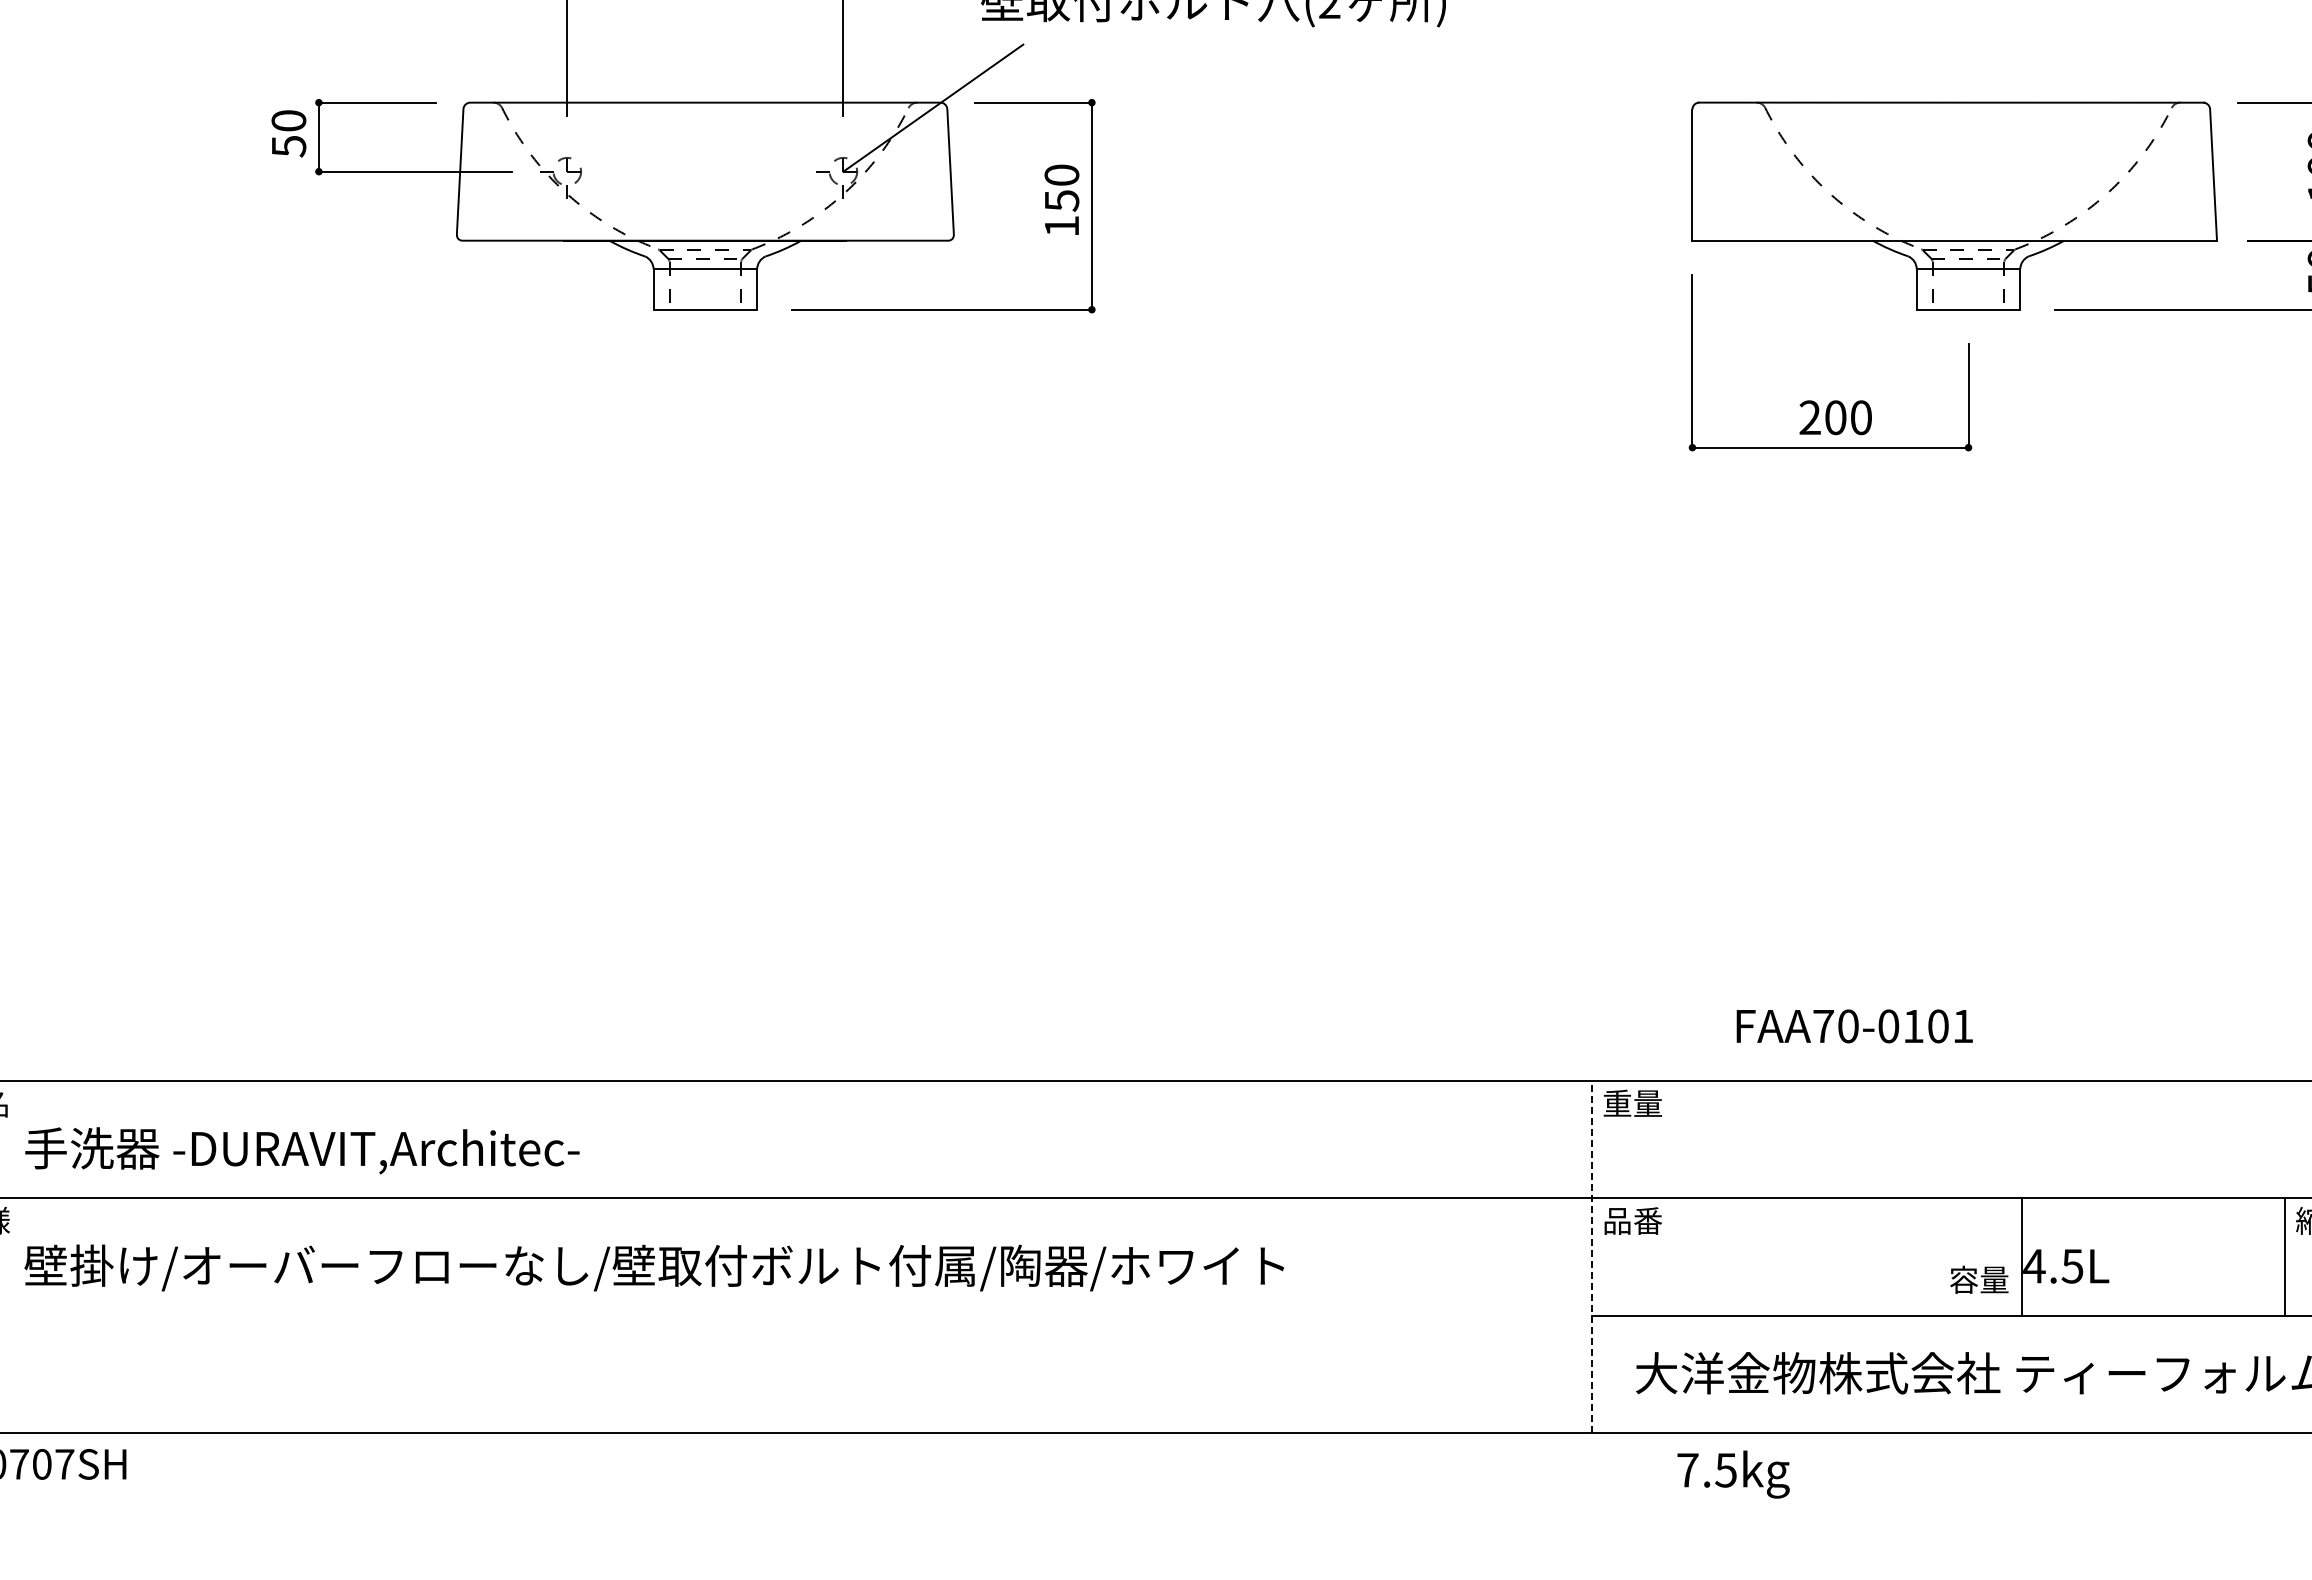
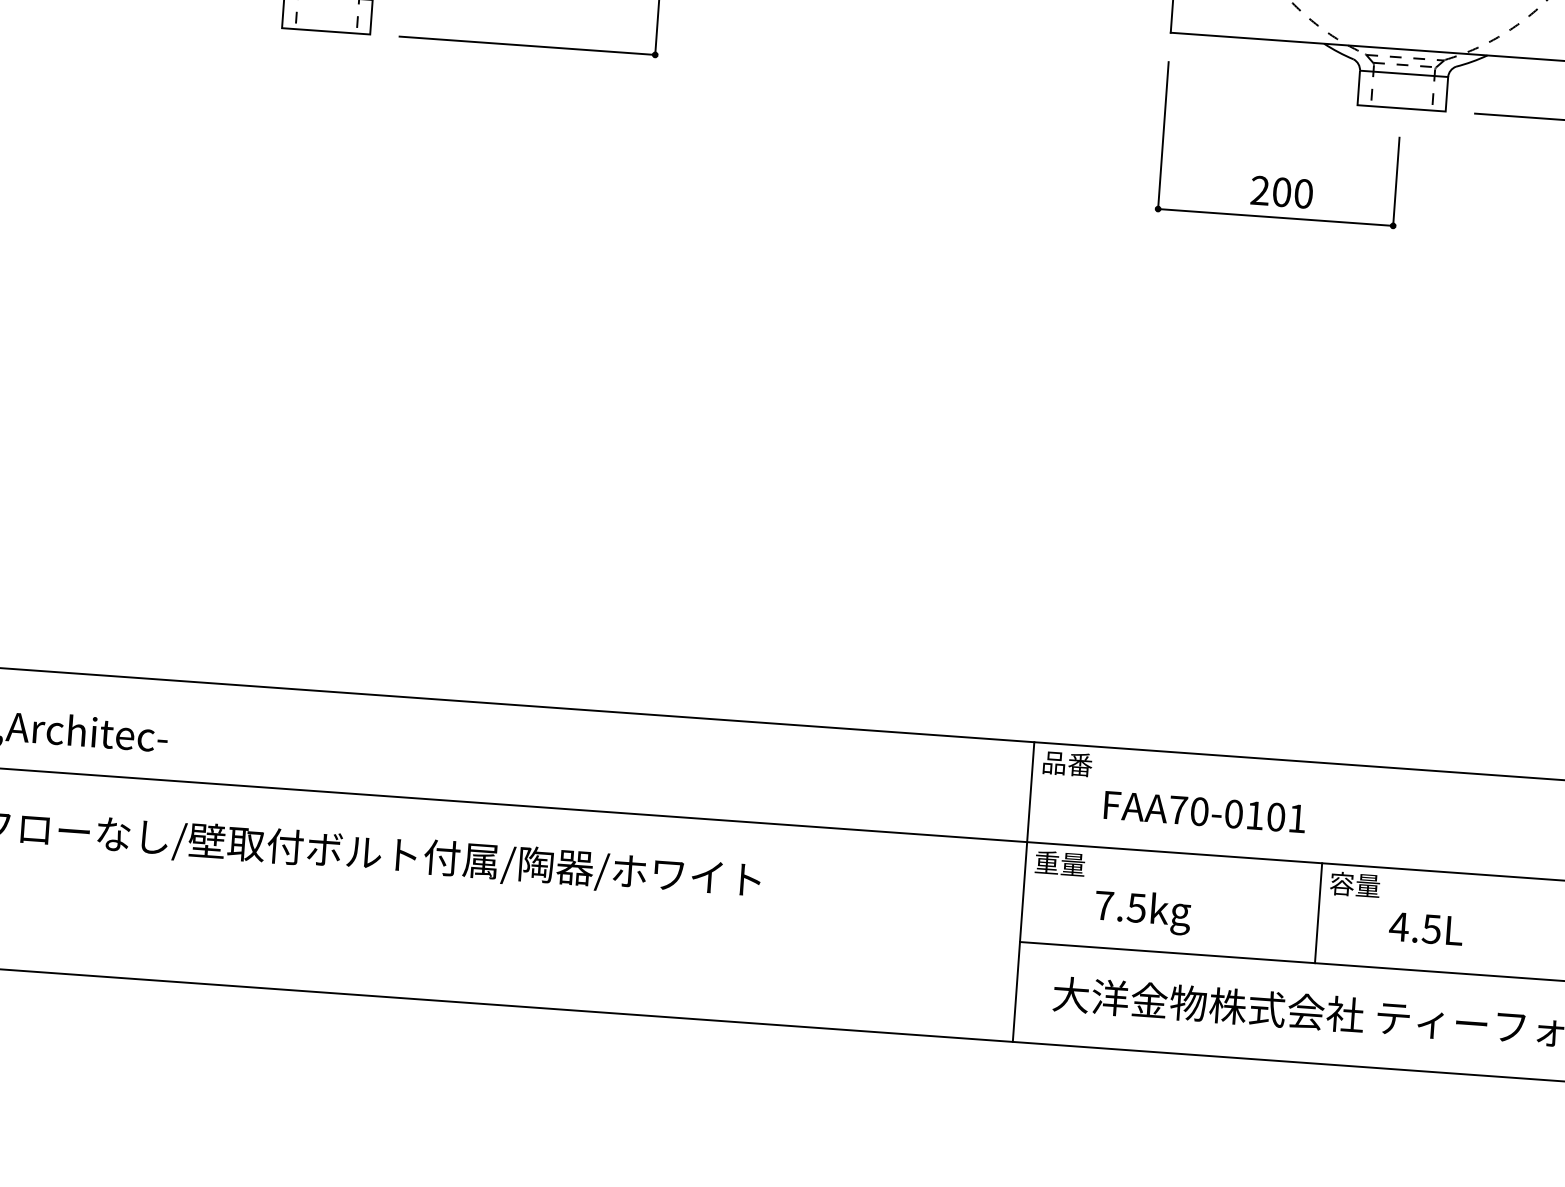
text: (1854, 1026) -> (1204, 812), moved
text: (1632, 1103) -> (1067, 763), 重量 -> 品番
text: (1632, 1220) -> (1059, 863), 品番 -> 重量
line: (2021, 1256) -> (1318, 912), moved
line: (1592, 1257) -> (1023, 892), dashed -> solid
text: (1979, 1279) -> (1355, 884), moved
text: (1733, 1474) -> (1142, 912), moved

